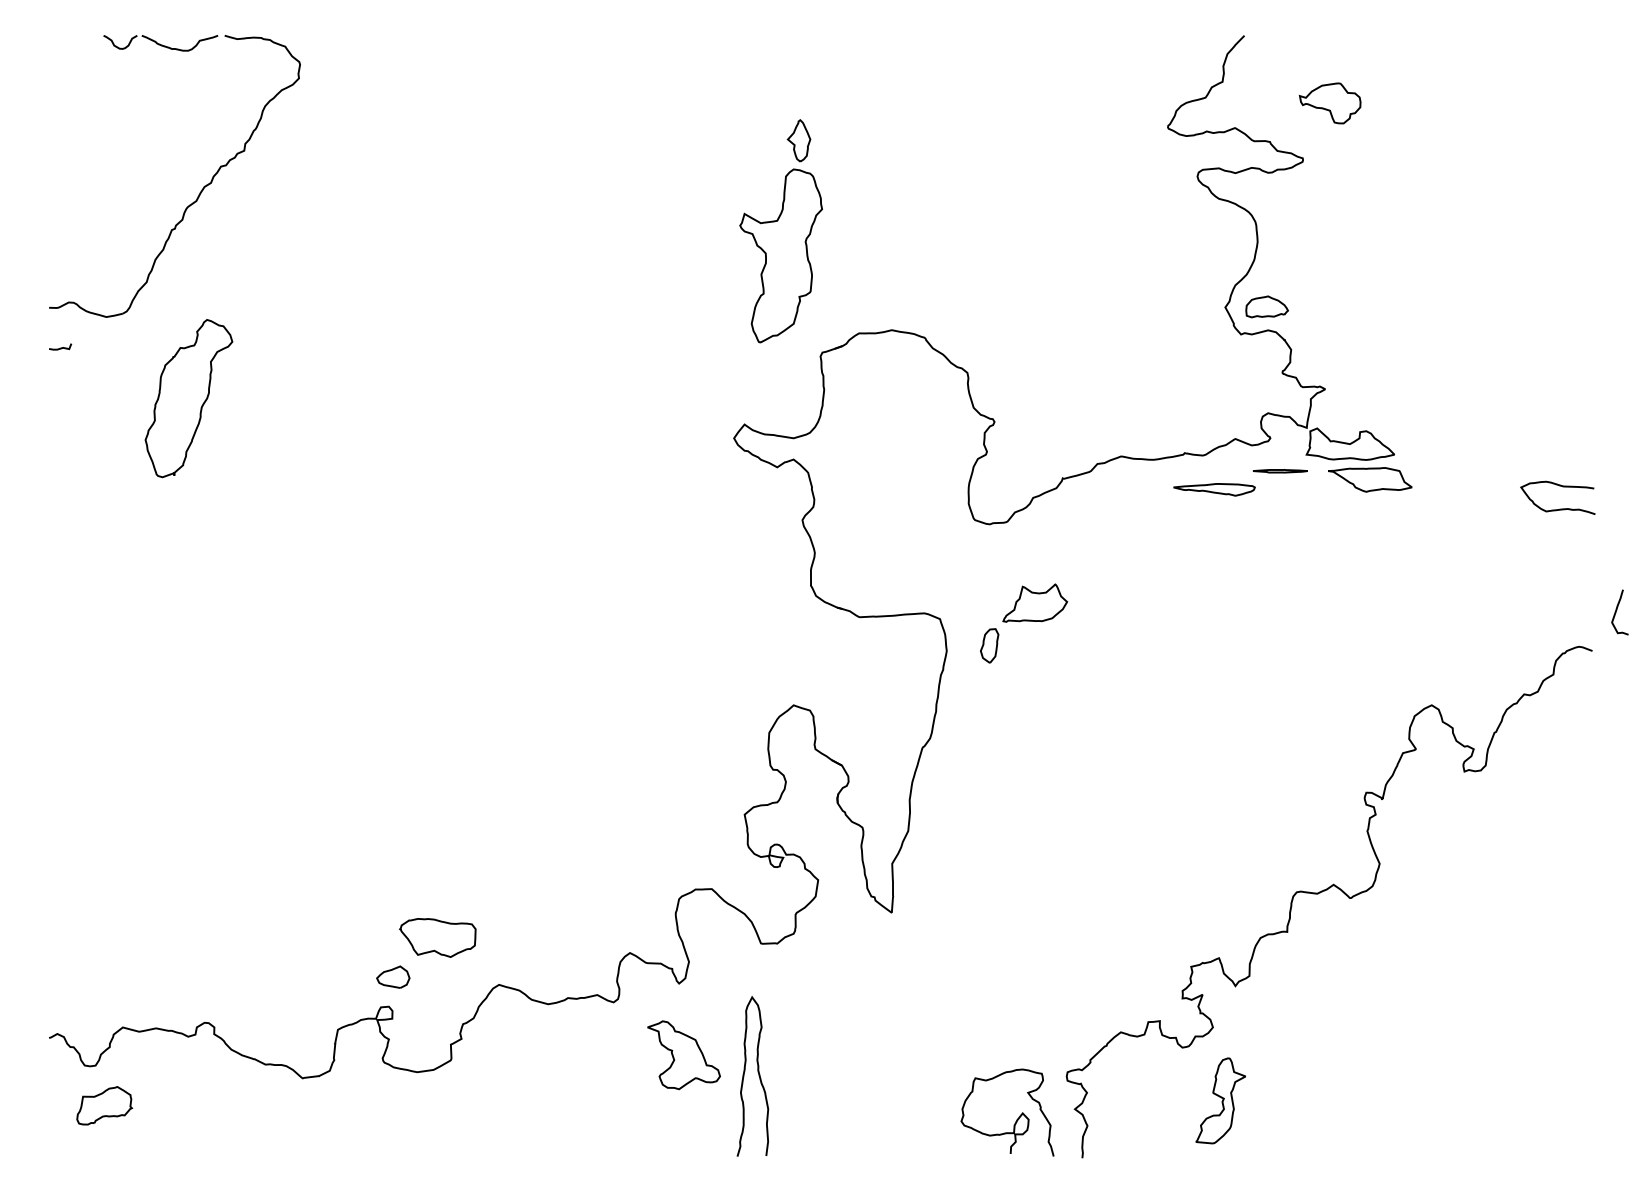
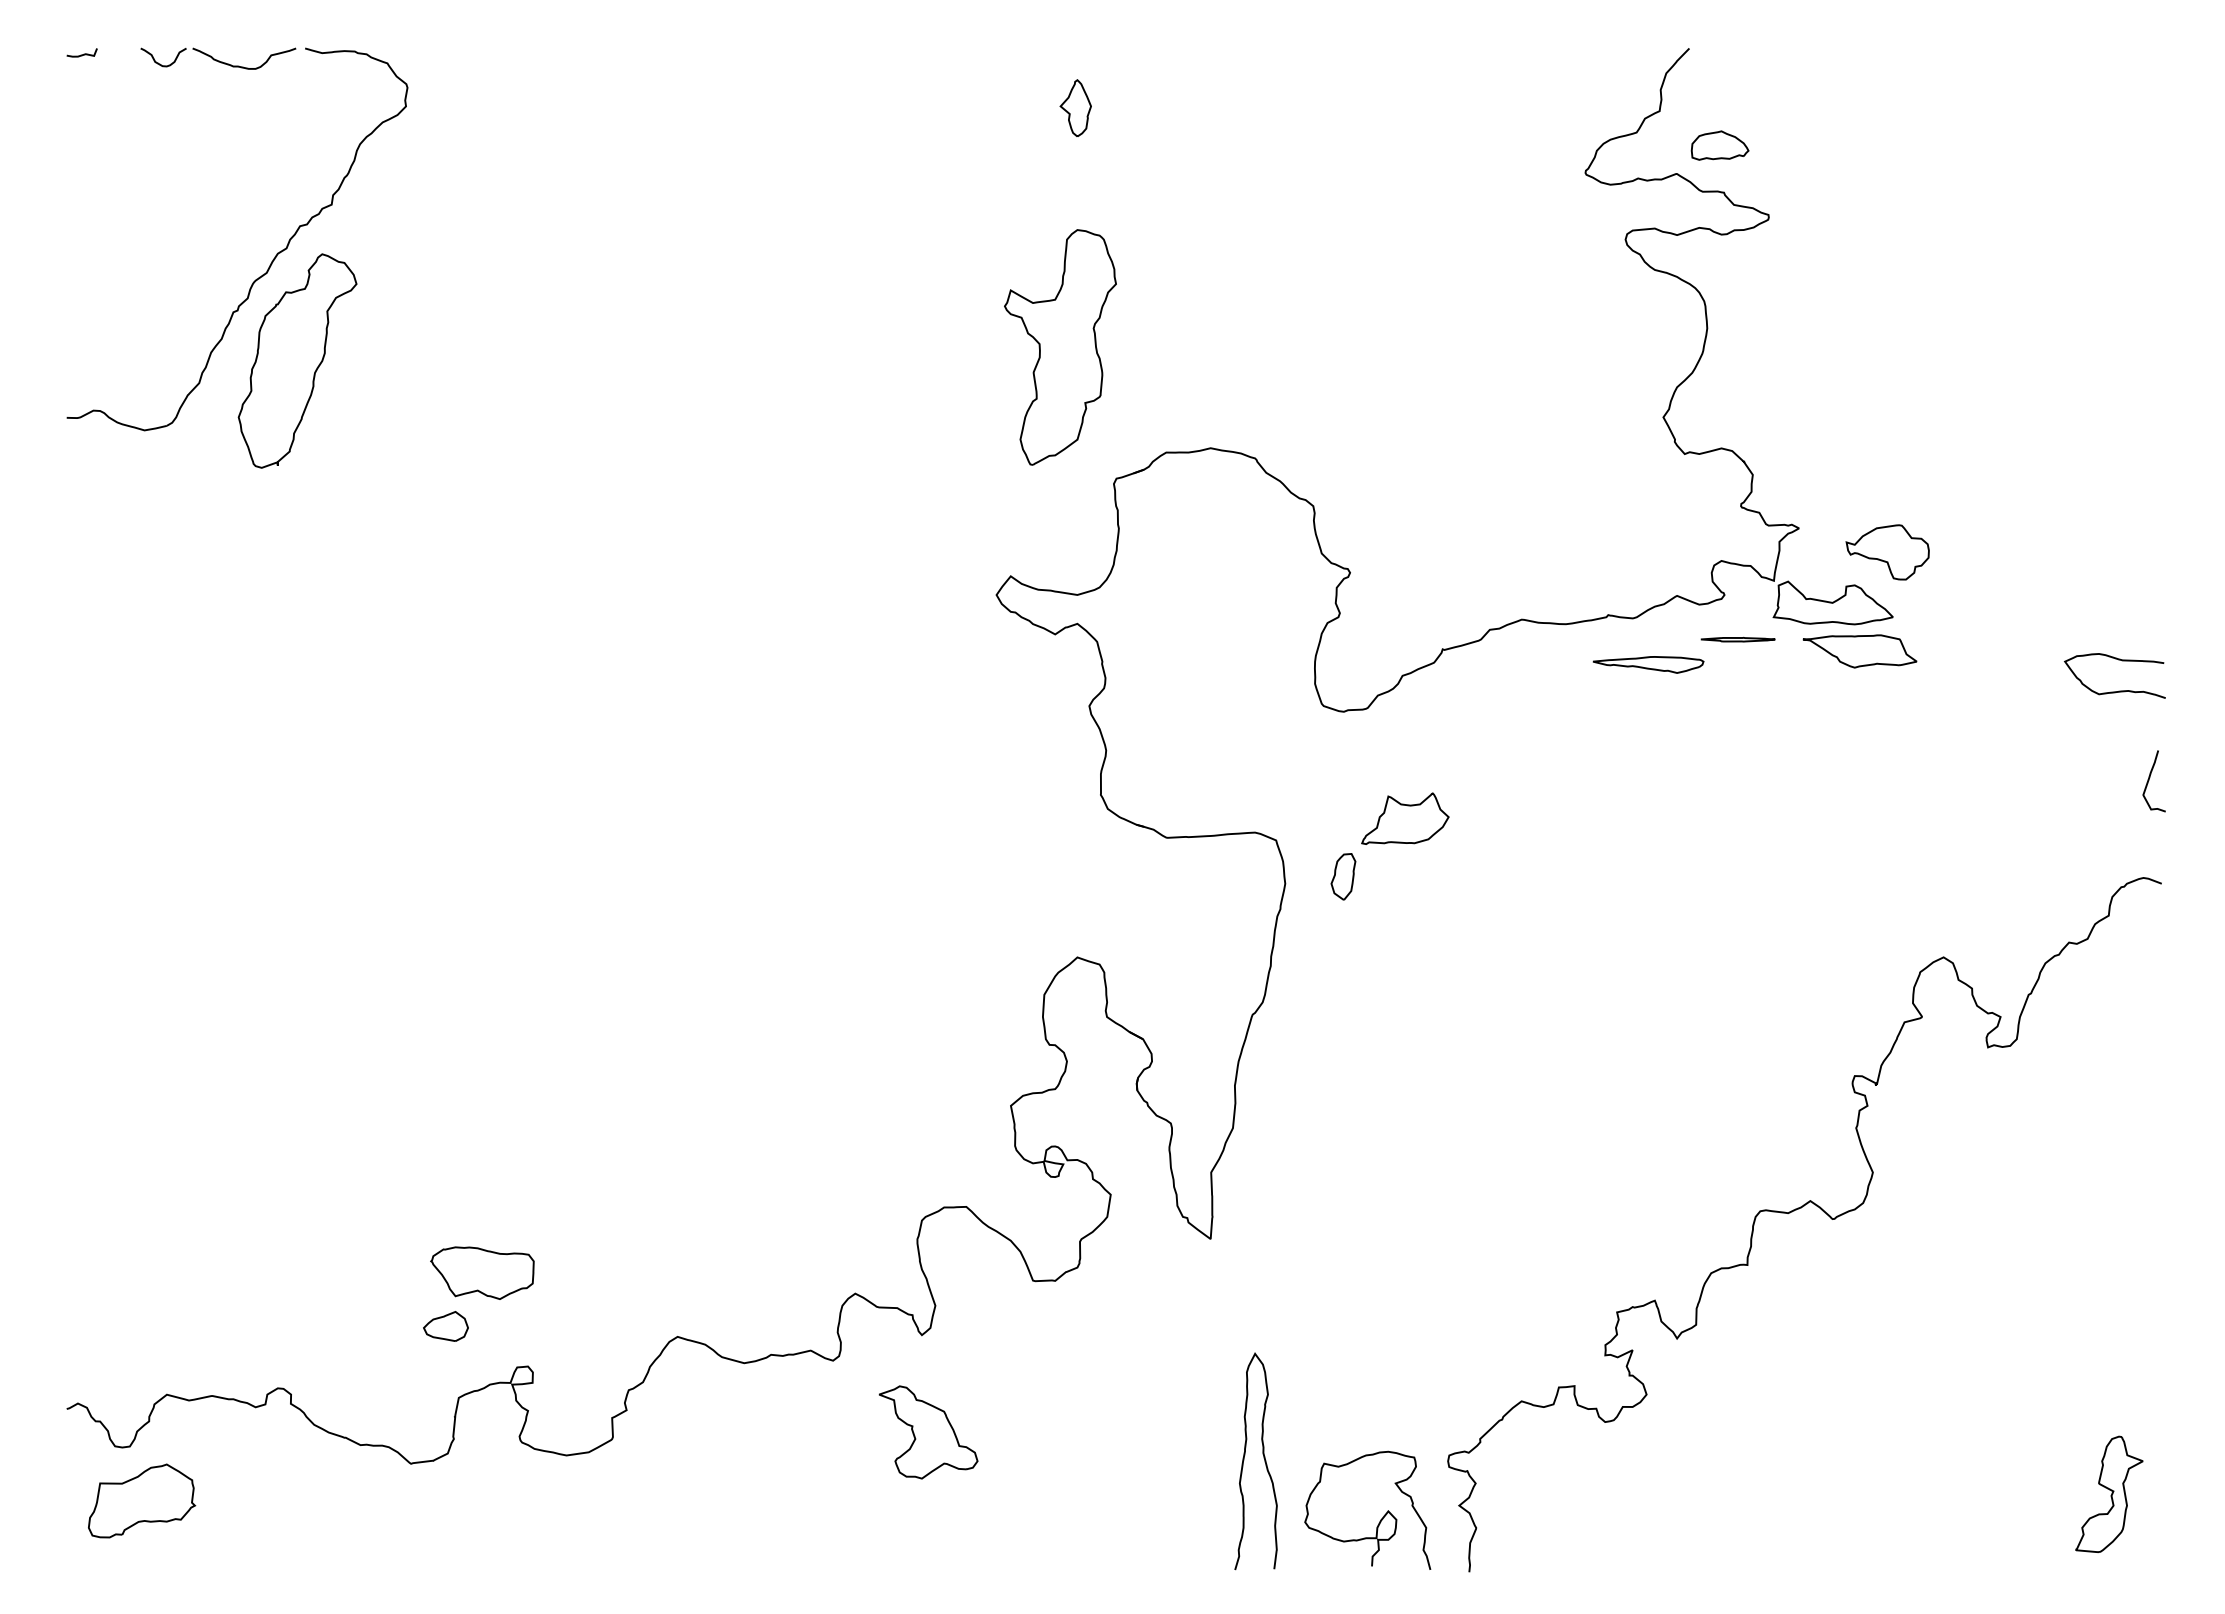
part: (1330, 103) -> (1887, 552), moved
part: (798, 140) -> (1075, 107), moved
part: (1266, 306) -> (1719, 145), moved
curve: (59, 348) -> (81, 54), moved
part: (188, 398) -> (297, 360), moved
curve: (1616, 611) -> (2149, 780), moved
part: (437, 937) -> (482, 1272), moved
part: (392, 977) -> (445, 1326), moved
curve: (758, 1074) -> (1263, 1458), moved
part: (1221, 1100) -> (2109, 1493), moved
part: (104, 1105) -> (142, 1500), size x1.43

